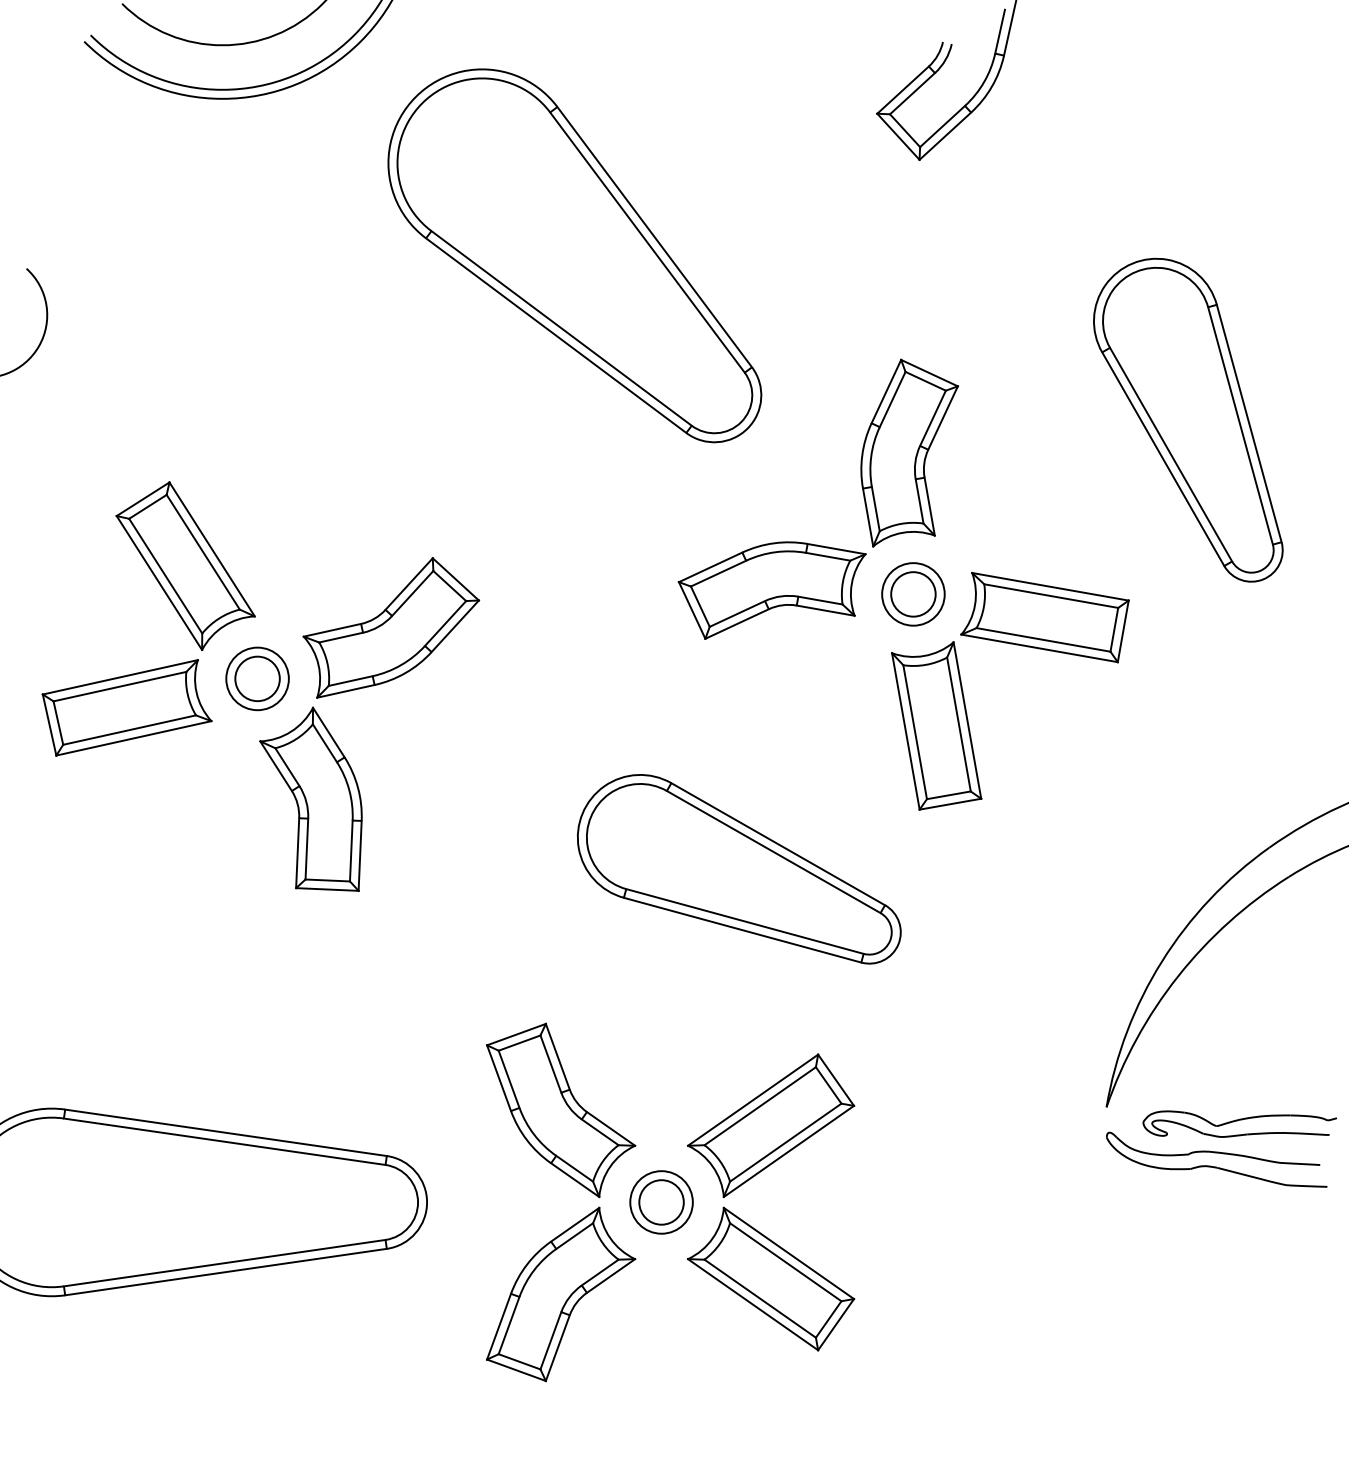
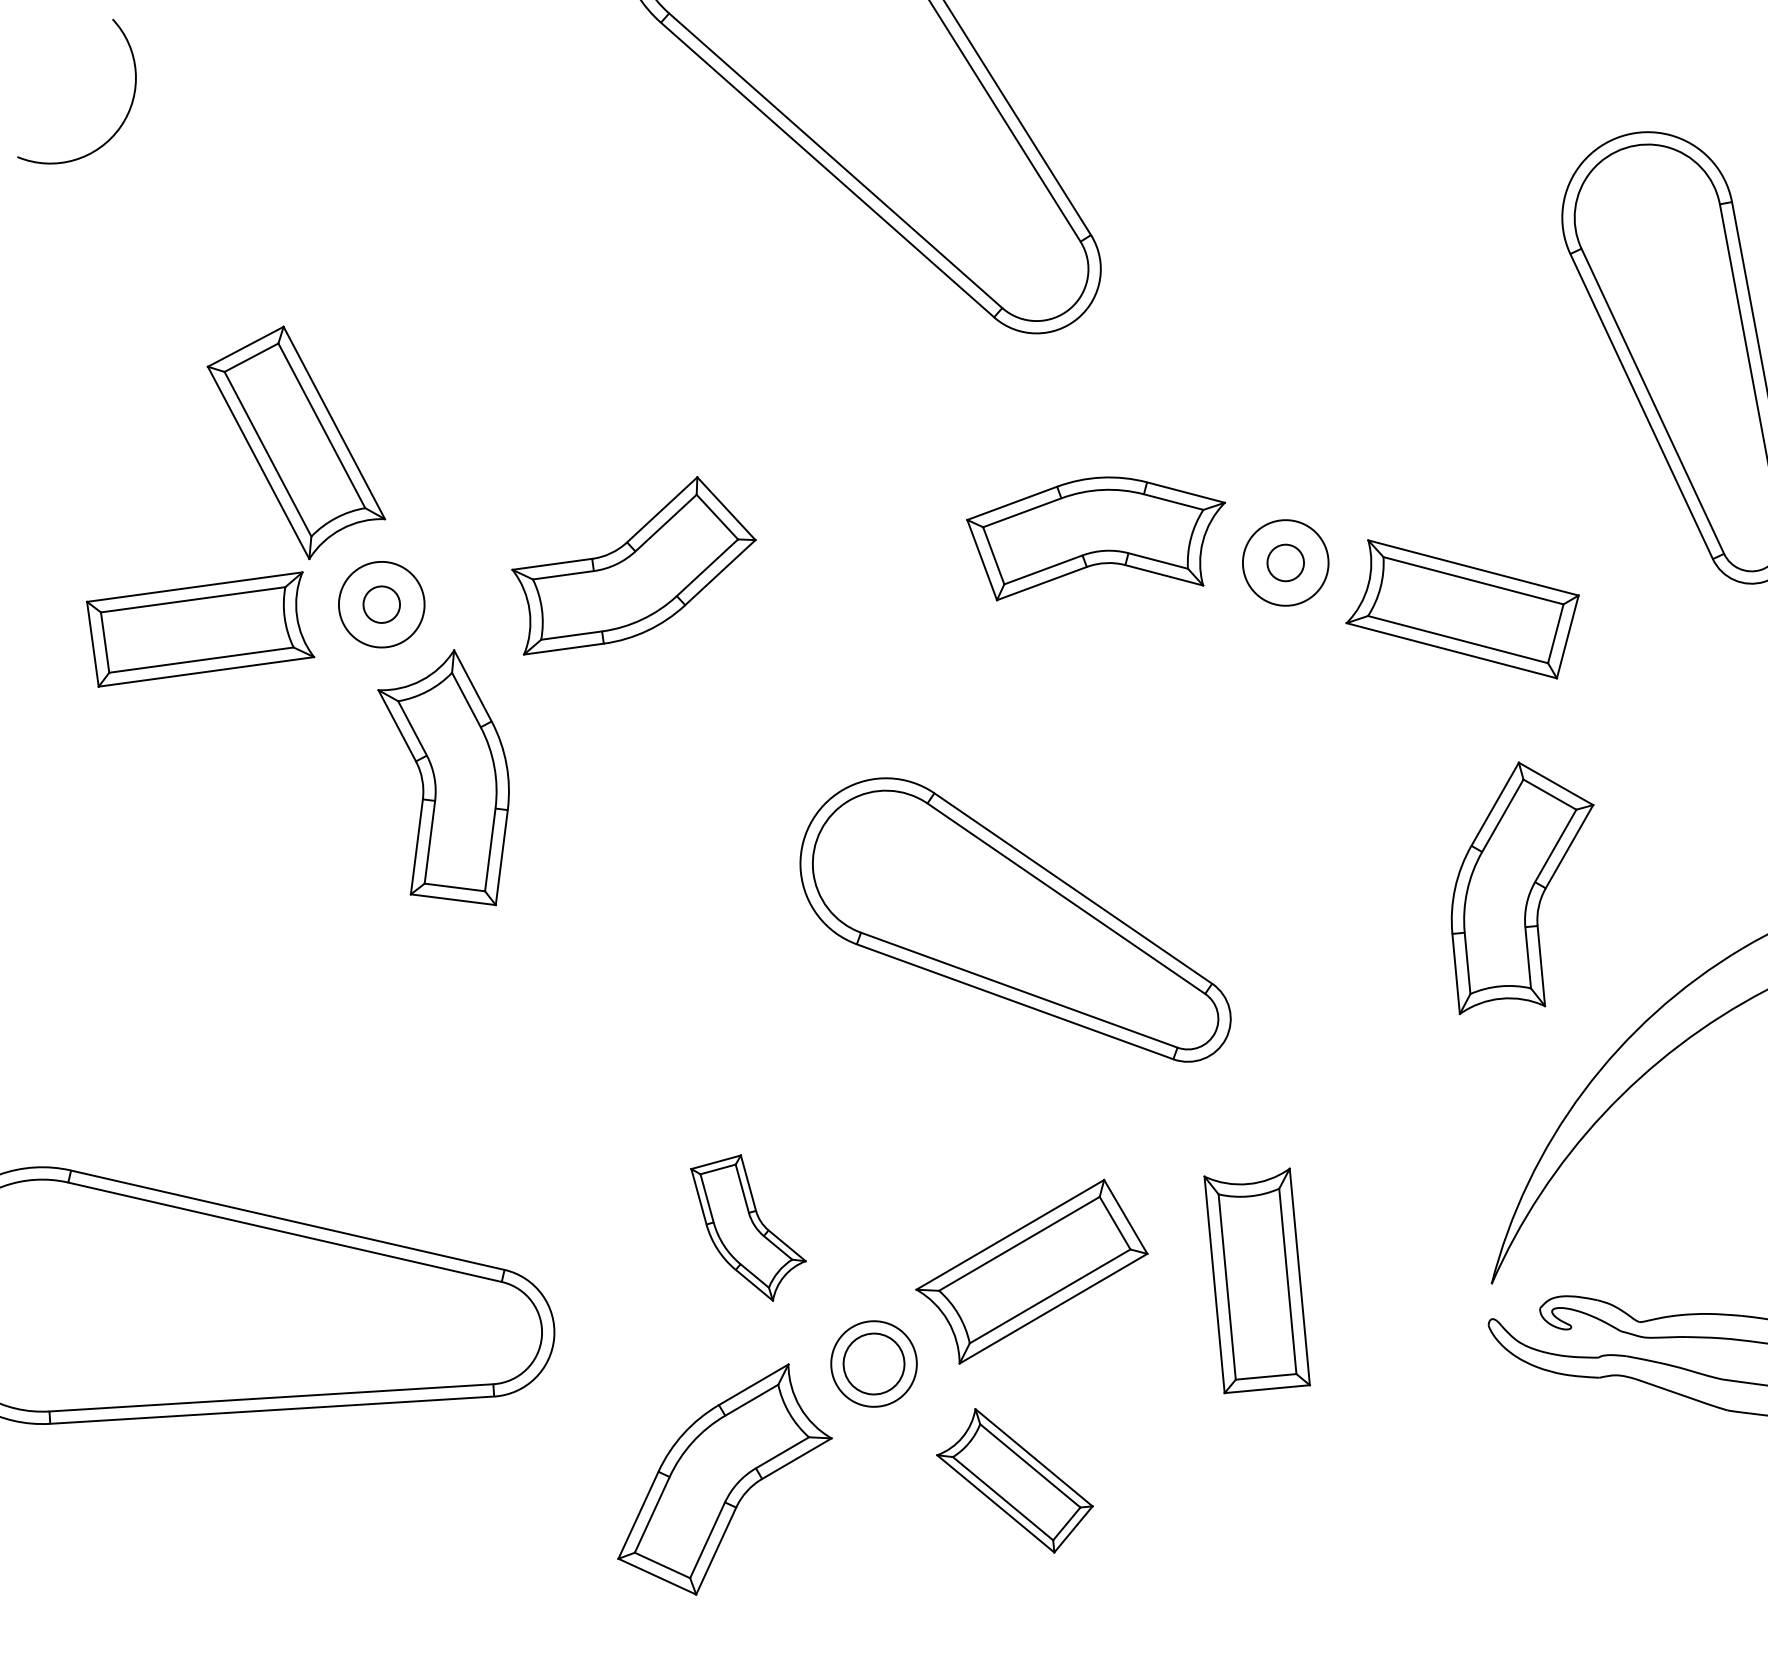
part: (909, 452) -> (1519, 889), moved
circle: (913, 594) -> (1285, 563), size x0.6
part: (391, 627) -> (633, 567), moved
circle: (257, 678) -> (381, 604), size x0.6
part: (936, 725) -> (1257, 1280), moved
part: (561, 1110) -> (747, 1227), size x0.6
part: (771, 1278) -> (1015, 1480), size x0.7

